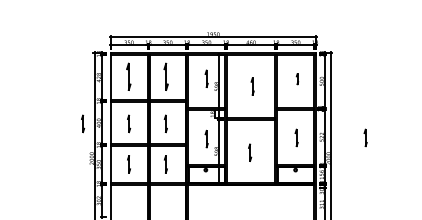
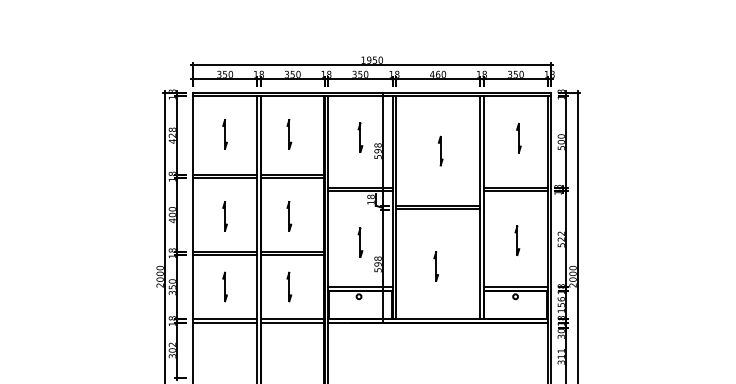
part: (129, 76) -> (225, 133), size x0.62
part: (165, 76) -> (288, 133), size x0.62
part: (297, 79) -> (518, 138), size x1.67
part: (83, 123) -> (145, 215), removed
part: (365, 137) -> (637, 239), removed

